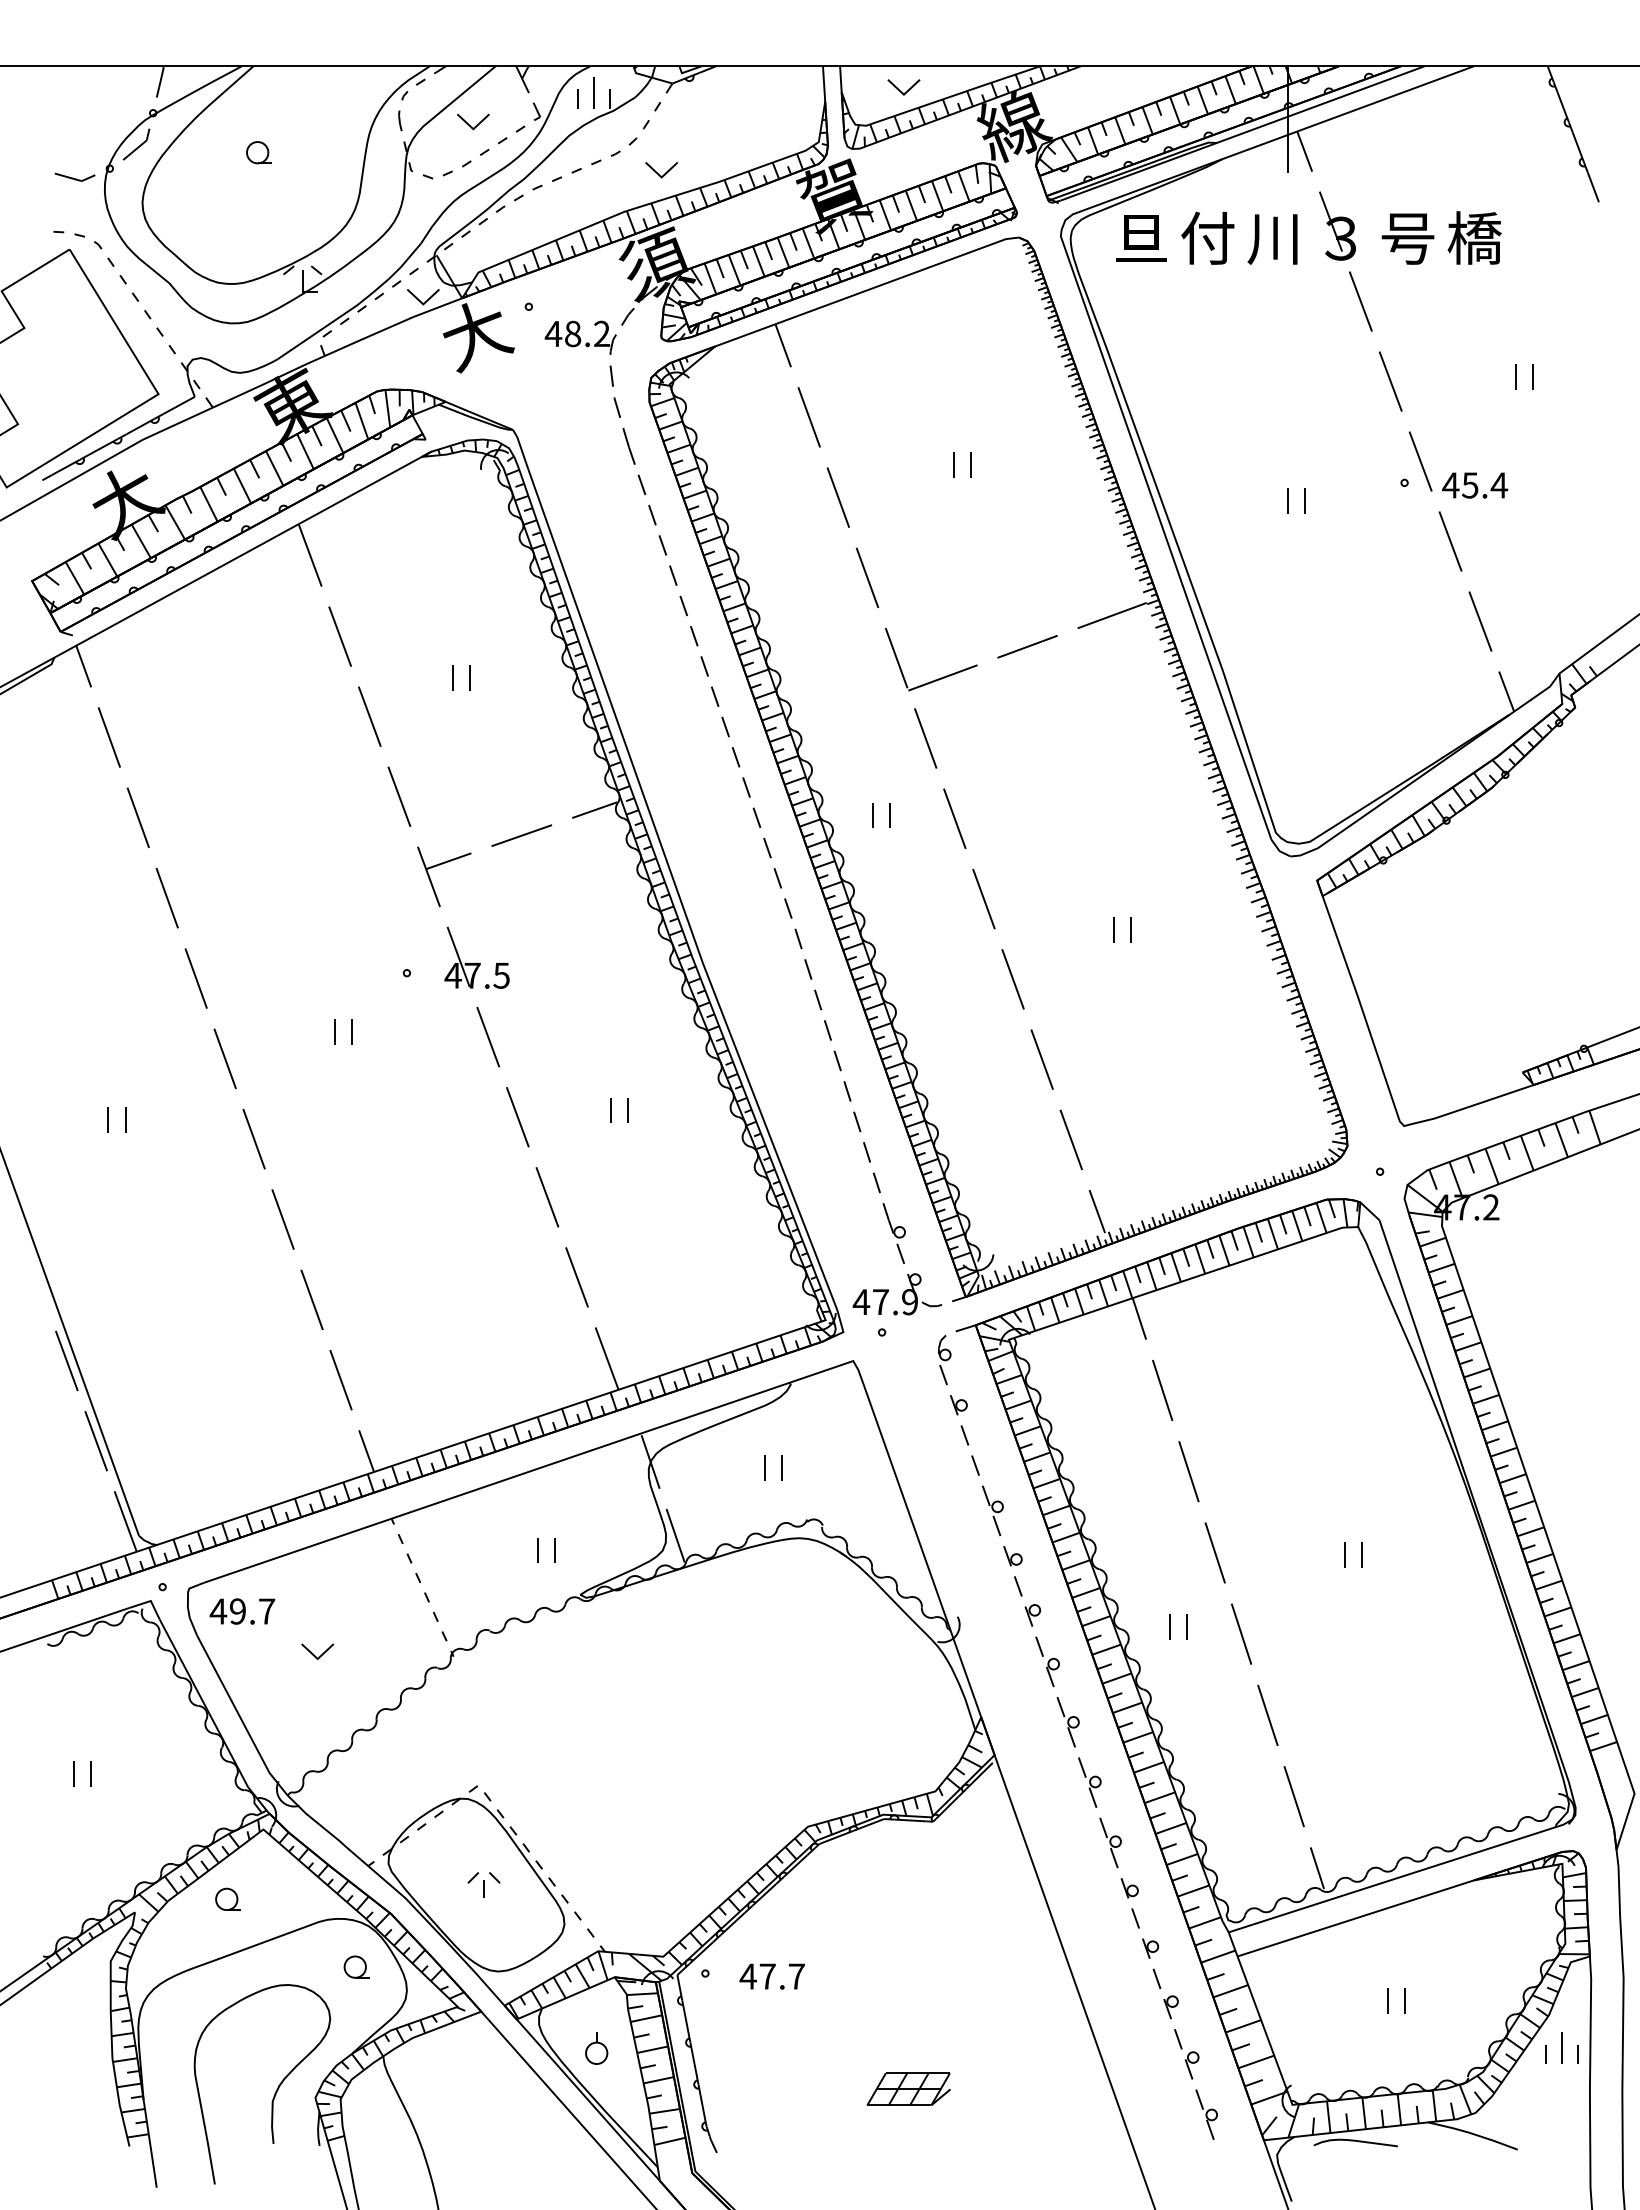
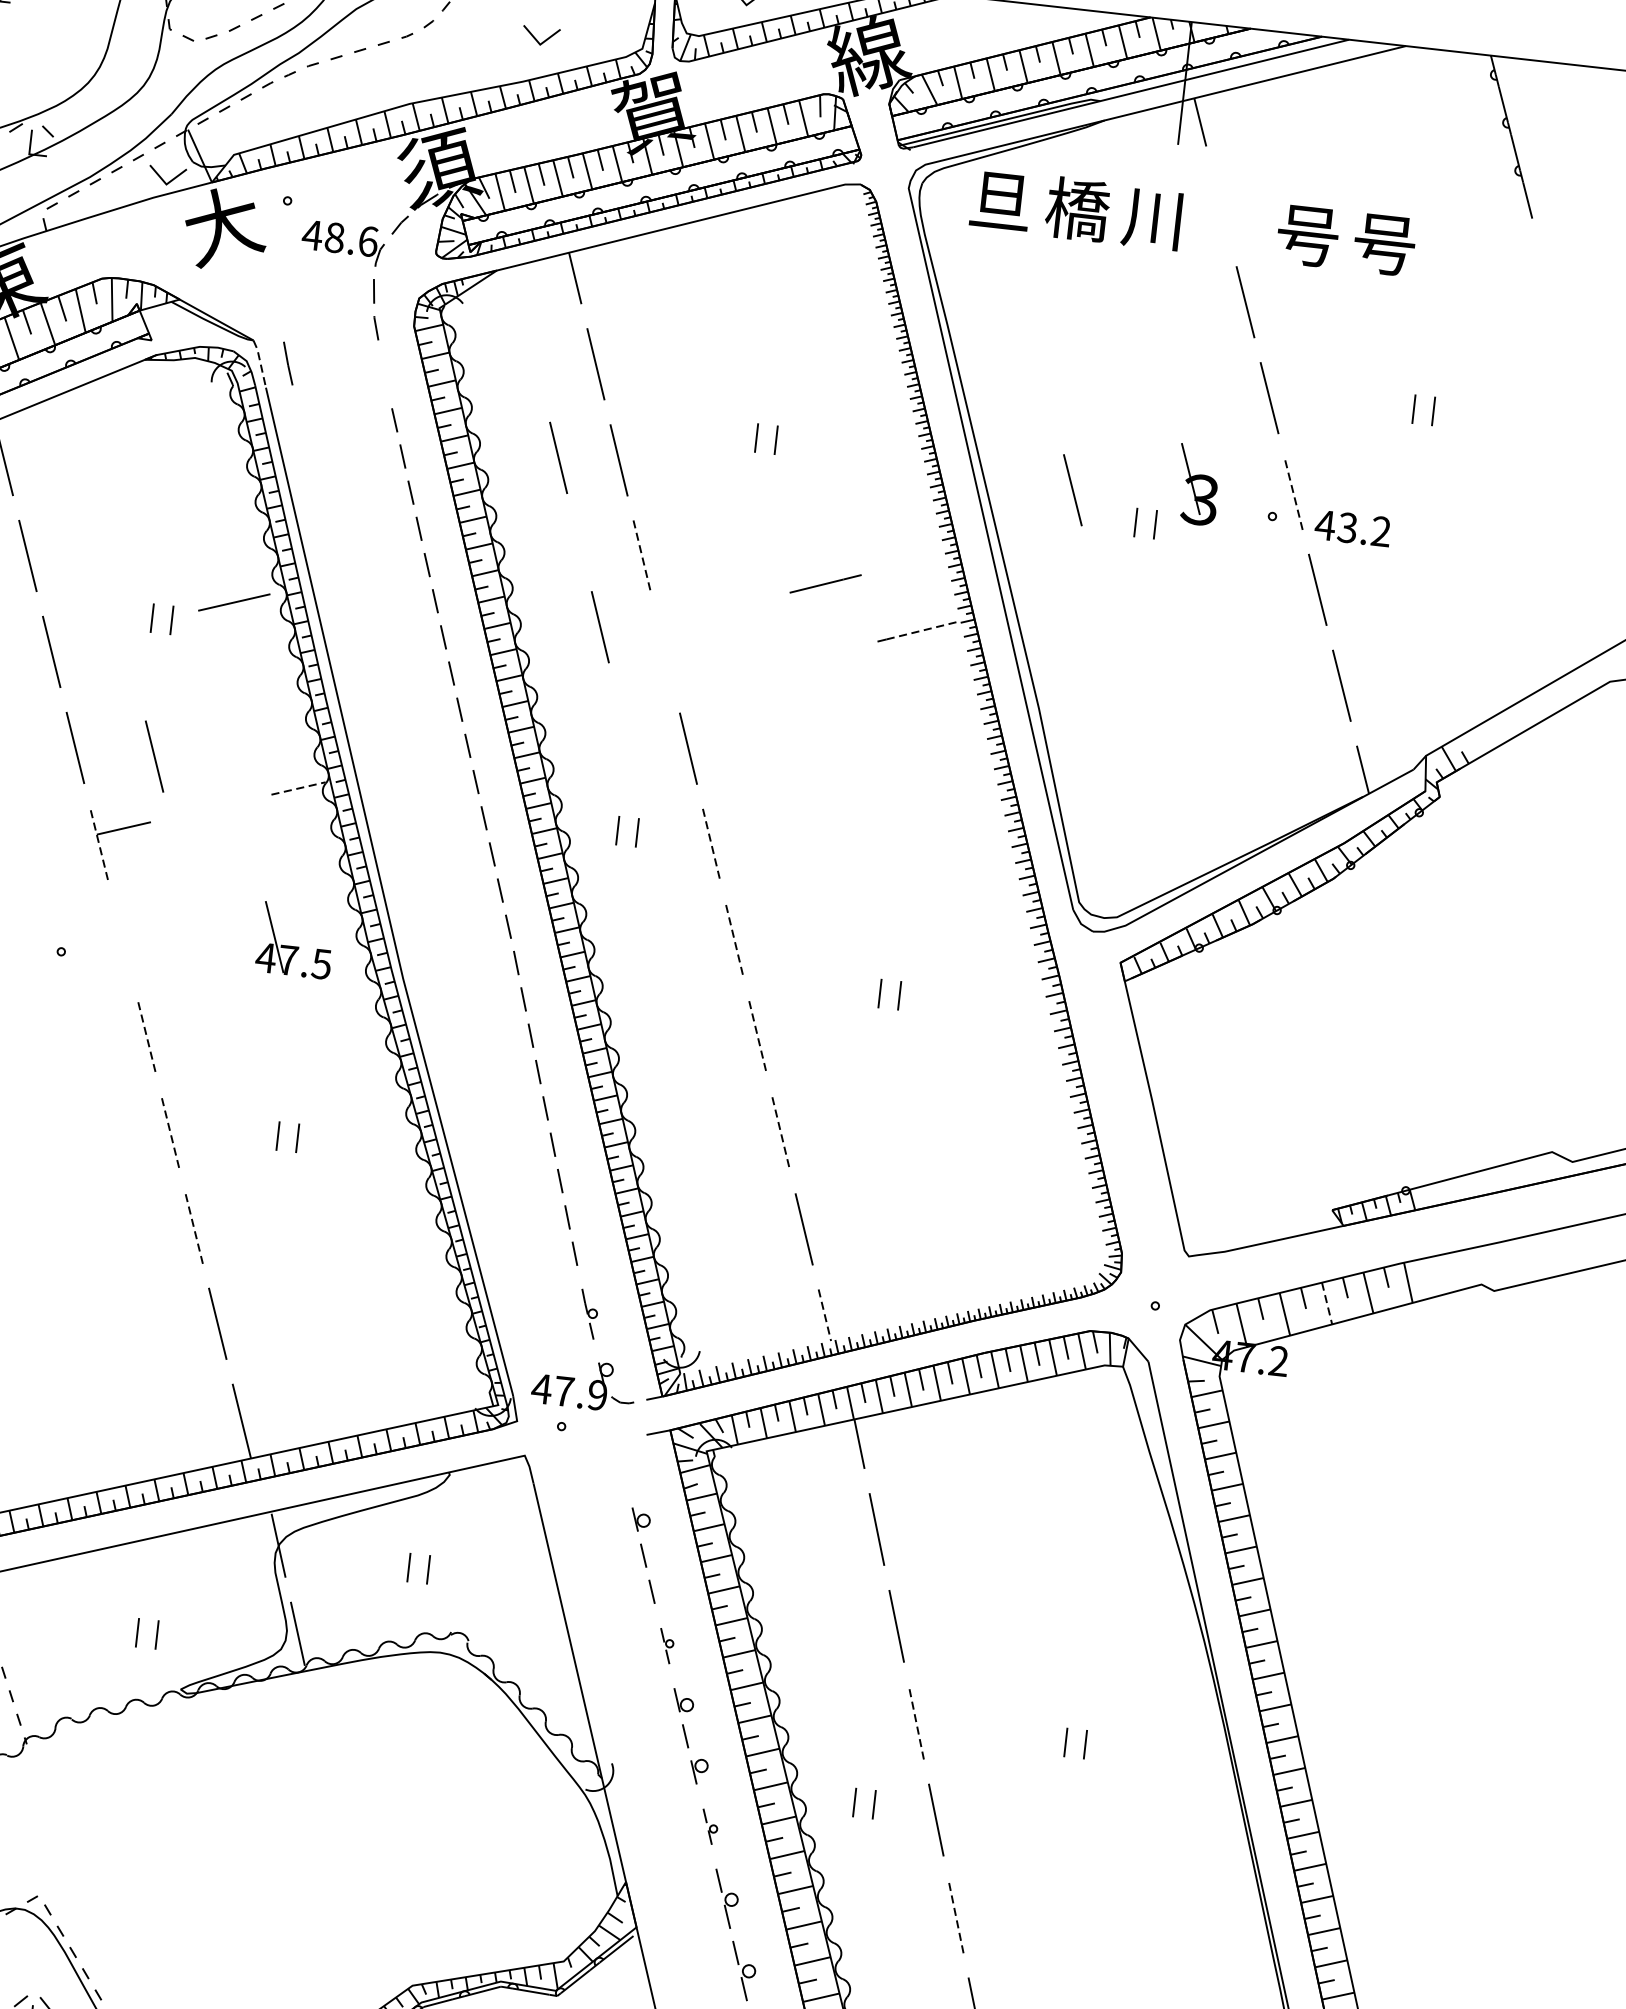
part: (661, 170) -> (540, 36), moved
part: (1337, 225) -> (1197, 484), moved
text: (1207, 237) -> (1077, 208), 付 -> 橋
text: (1474, 237) -> (1384, 243), 橋 -> 号
text: (602, 333) -> (368, 241), 48.2 -> 48.6
line: (628, 446) -> (287, 363), moved
line: (521, 448) -> (260, 362), solid -> dashed
line: (1420, 461) -> (1293, 493), solid -> dashed
line: (1230, 479) -> (1072, 490), added
text: (1485, 485) -> (1365, 529), 45.4 -> 43.2
line: (785, 501) -> (557, 457), added
line: (867, 578) -> (642, 557), solid -> dashed
line: (1116, 614) -> (924, 630), solid -> dashed
line: (837, 642) -> (599, 626), added
line: (1027, 646) -> (825, 583), moved
part: (940, 677) -> (713, 680), removed
line: (467, 796) -> (153, 756), added
line: (594, 810) -> (298, 788), solid -> dashed
line: (955, 819) -> (712, 845), solid -> dashed
line: (521, 835) -> (233, 602), moved
line: (428, 876) -> (98, 843), solid -> dashed
line: (984, 899) -> (735, 941), solid -> dashed
part: (476, 957) -> (295, 939), moved
line: (1013, 979) -> (758, 1037), solid -> dashed
line: (488, 1036) -> (146, 1035), solid -> dashed
line: (1042, 1060) -> (781, 1134), solid -> dashed
line: (517, 1116) -> (170, 1131), solid -> dashed
line: (1527, 1153) -> (1327, 1303), solid -> dashed
line: (547, 1196) -> (194, 1226), solid -> dashed
line: (1097, 1211) -> (825, 1315), solid -> dashed
part: (893, 1233) -> (587, 1314), size x0.7
part: (944, 1360) -> (629, 1466), removed
part: (992, 1510) -> (665, 1645), size x0.6
line: (1215, 1552) -> (916, 1722), solid -> dashed
part: (1047, 1661) -> (709, 1826), size x0.6
line: (1267, 1714) -> (955, 1915), solid -> dashed

